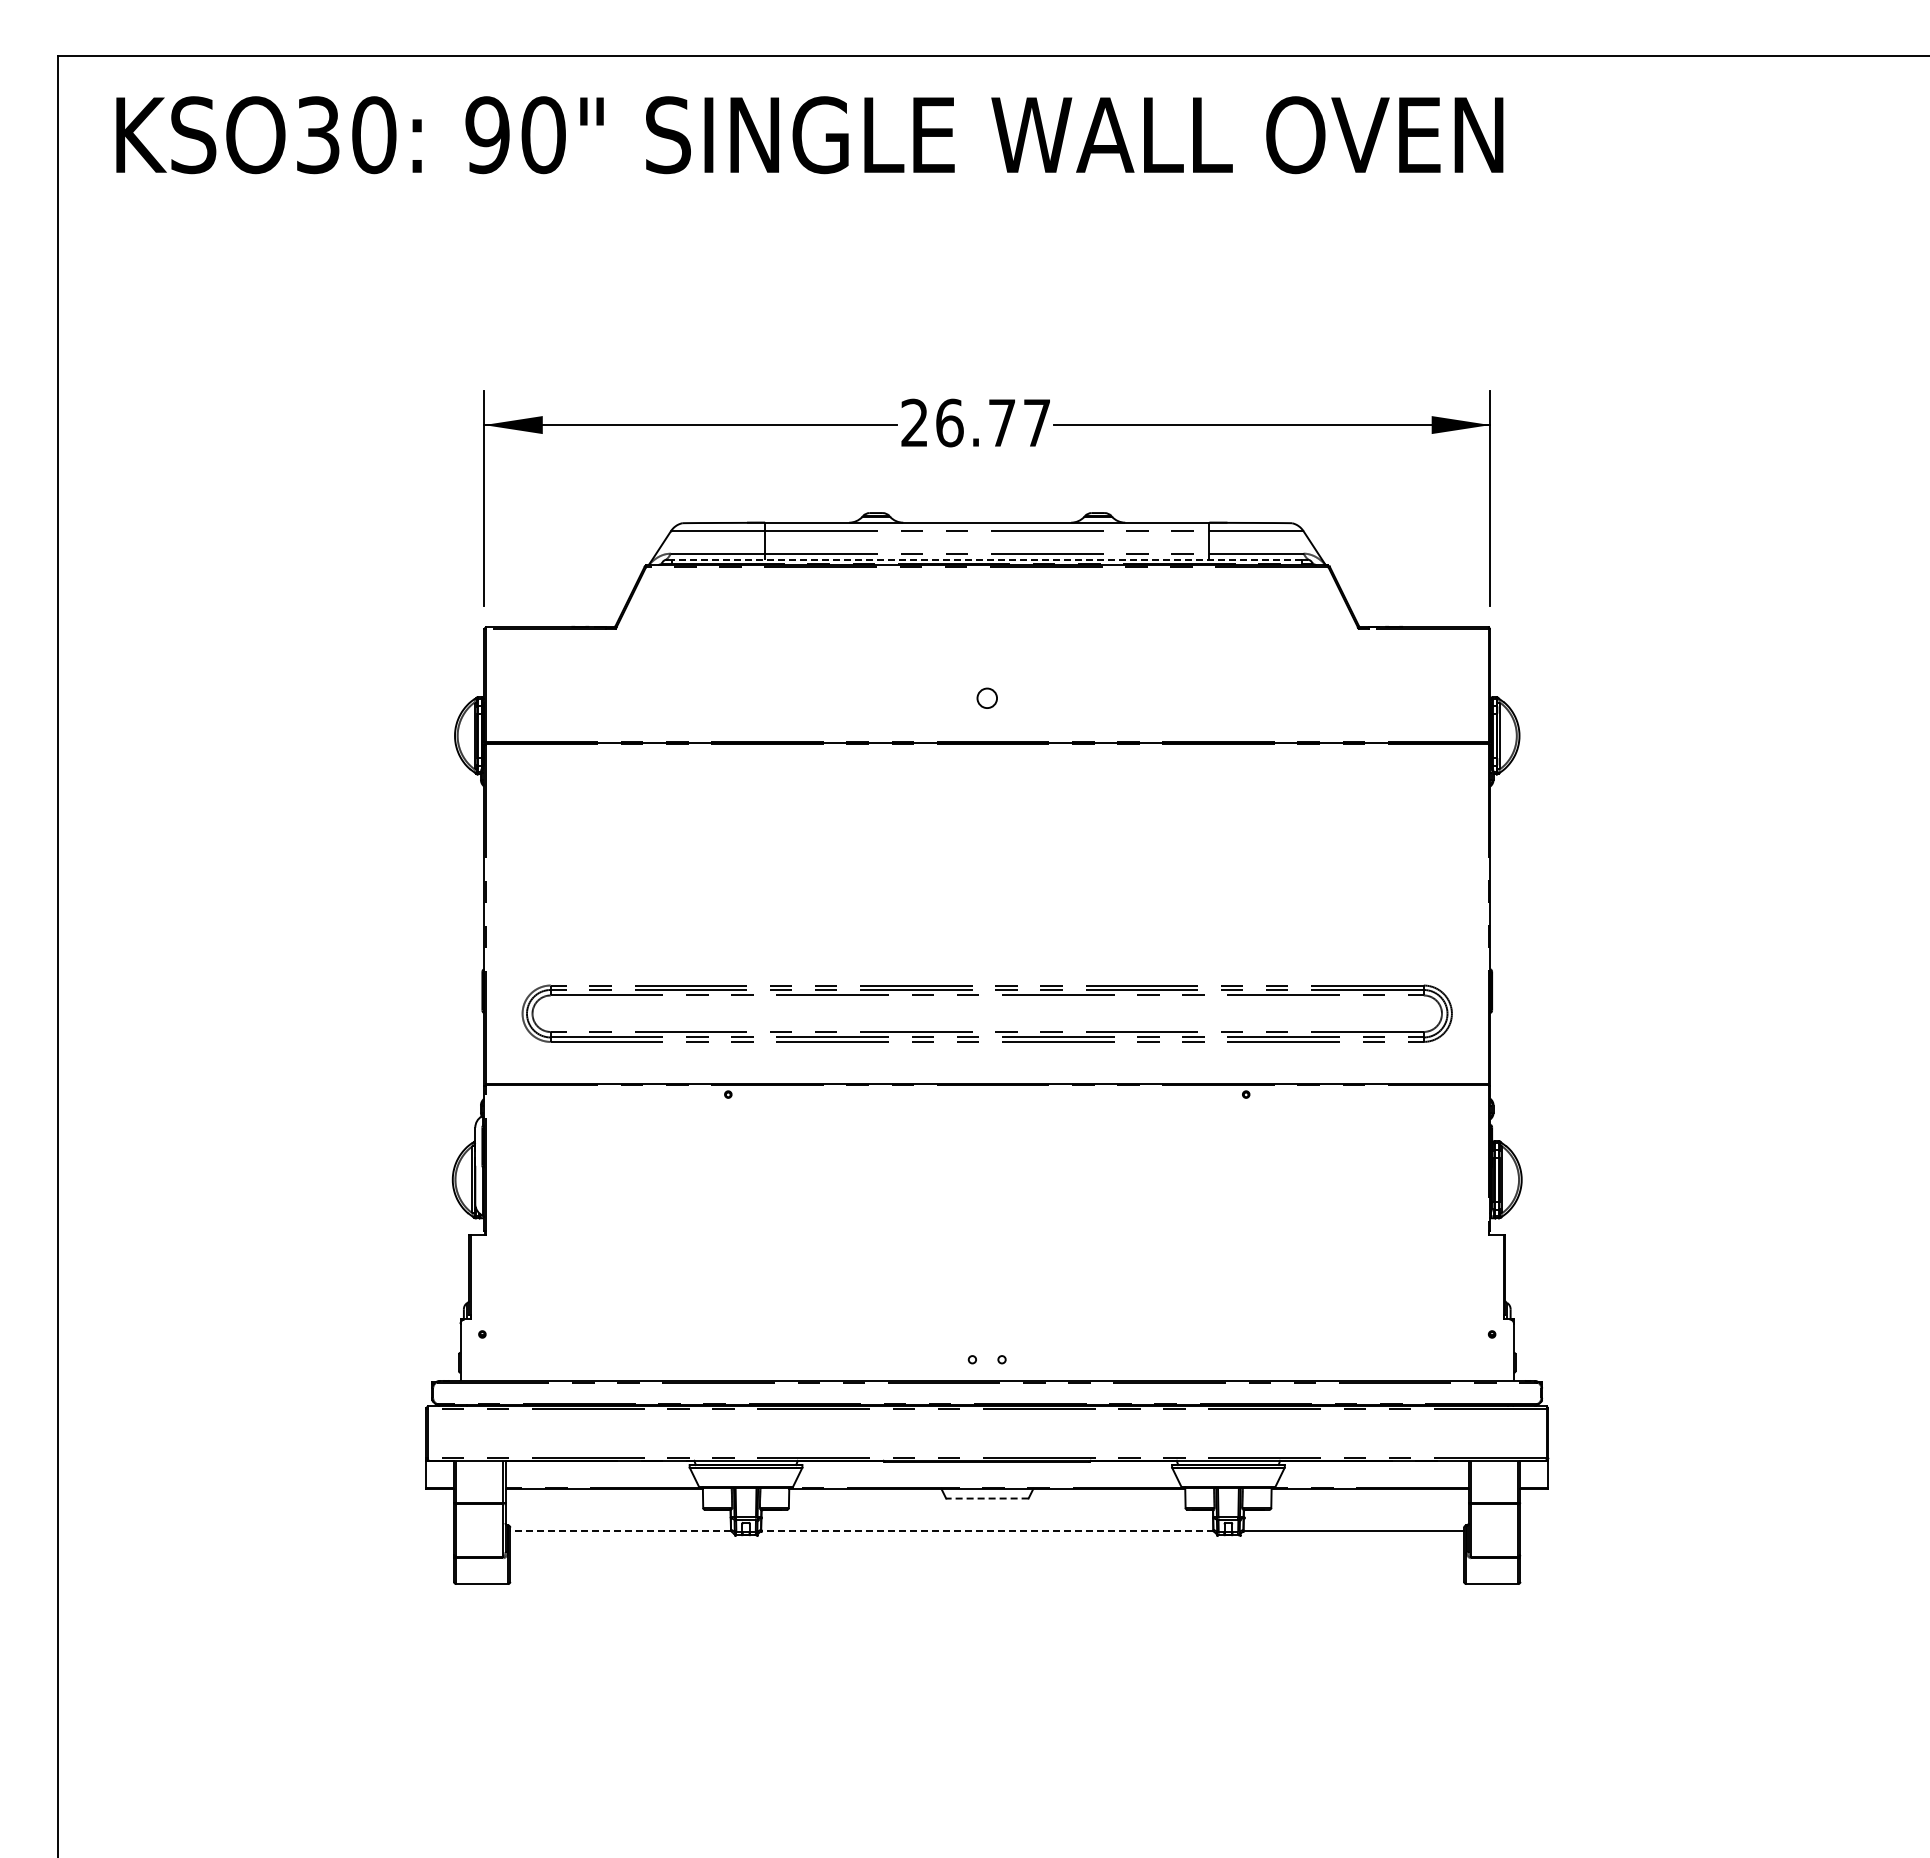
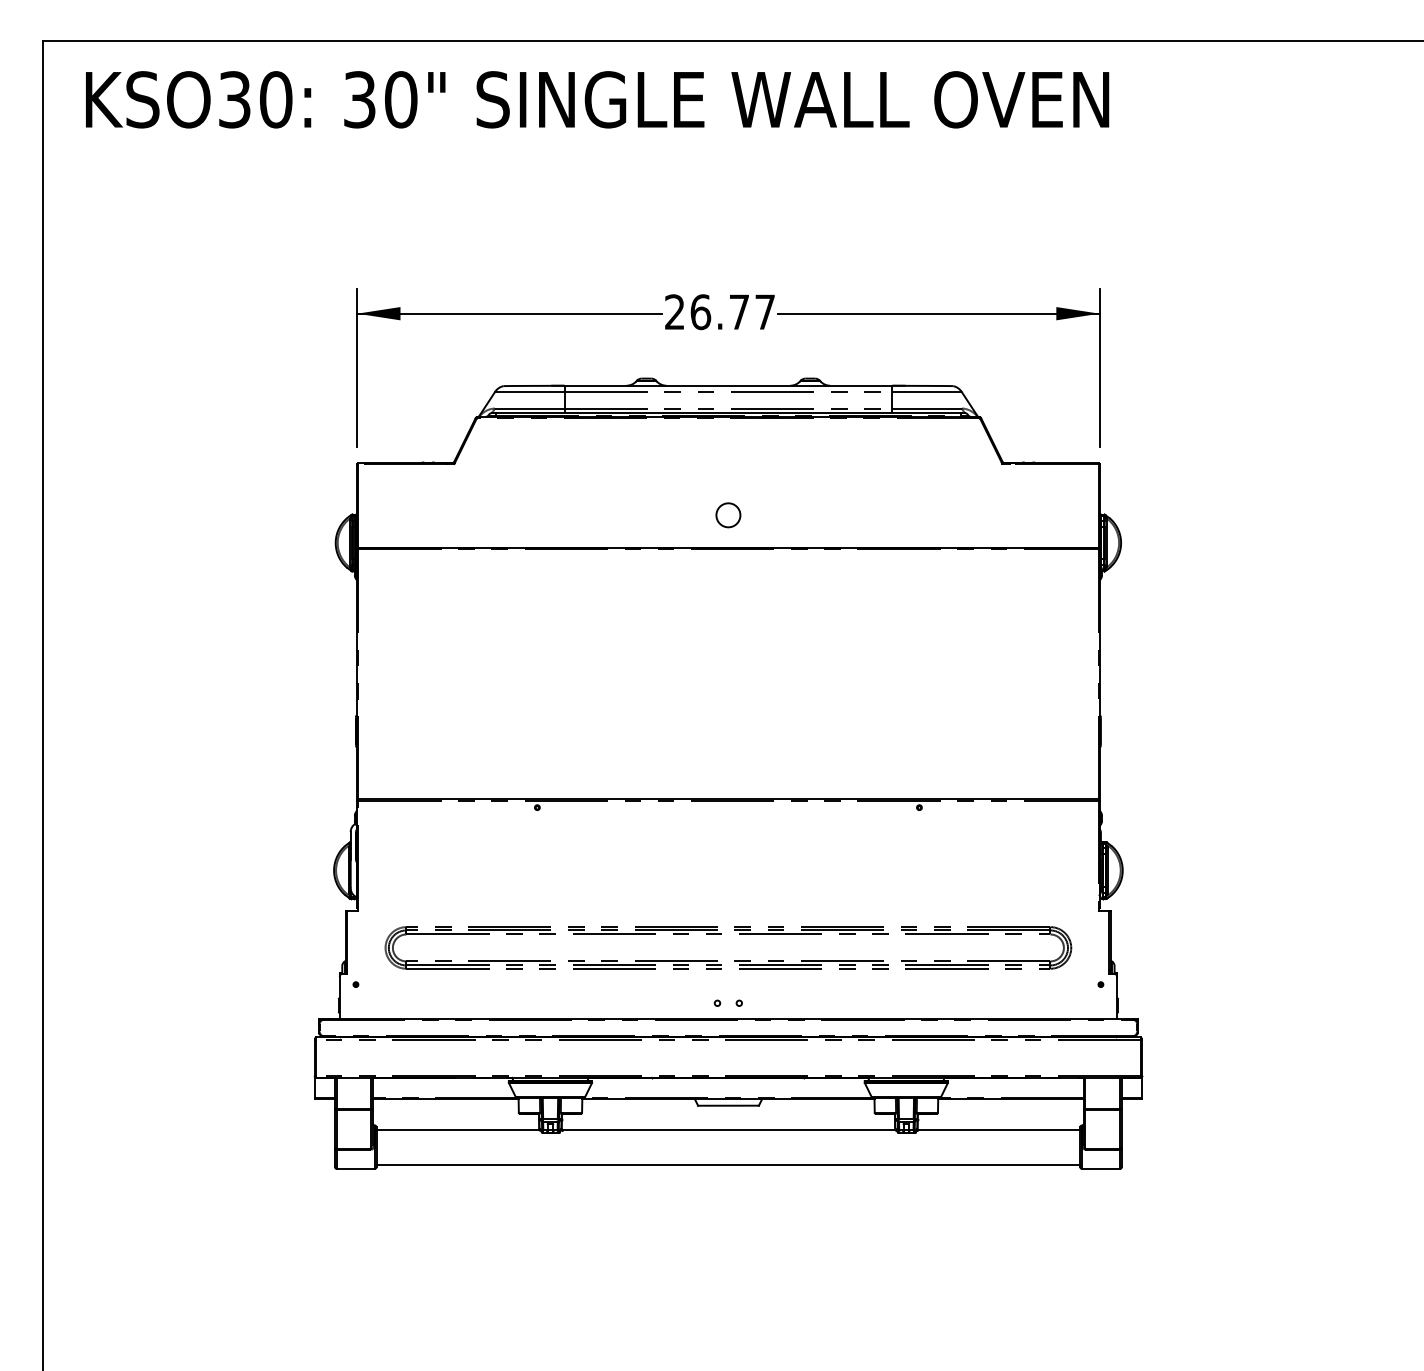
text: (487, 134) -> (359, 99), 90" -> 30"
line: (986, 559) -> (727, 412), dashed -> solid
circle: (987, 698) -> (728, 515), size x1.67
part: (978, 995) -> (721, 934), moved
line: (986, 1498) -> (727, 1105), dashed -> solid
line: (620, 1531) -> (457, 1130), dashed -> solid
line: (986, 1531) -> (727, 1130), dashed -> solid
line: (987, 1578) -> (728, 1164), added

